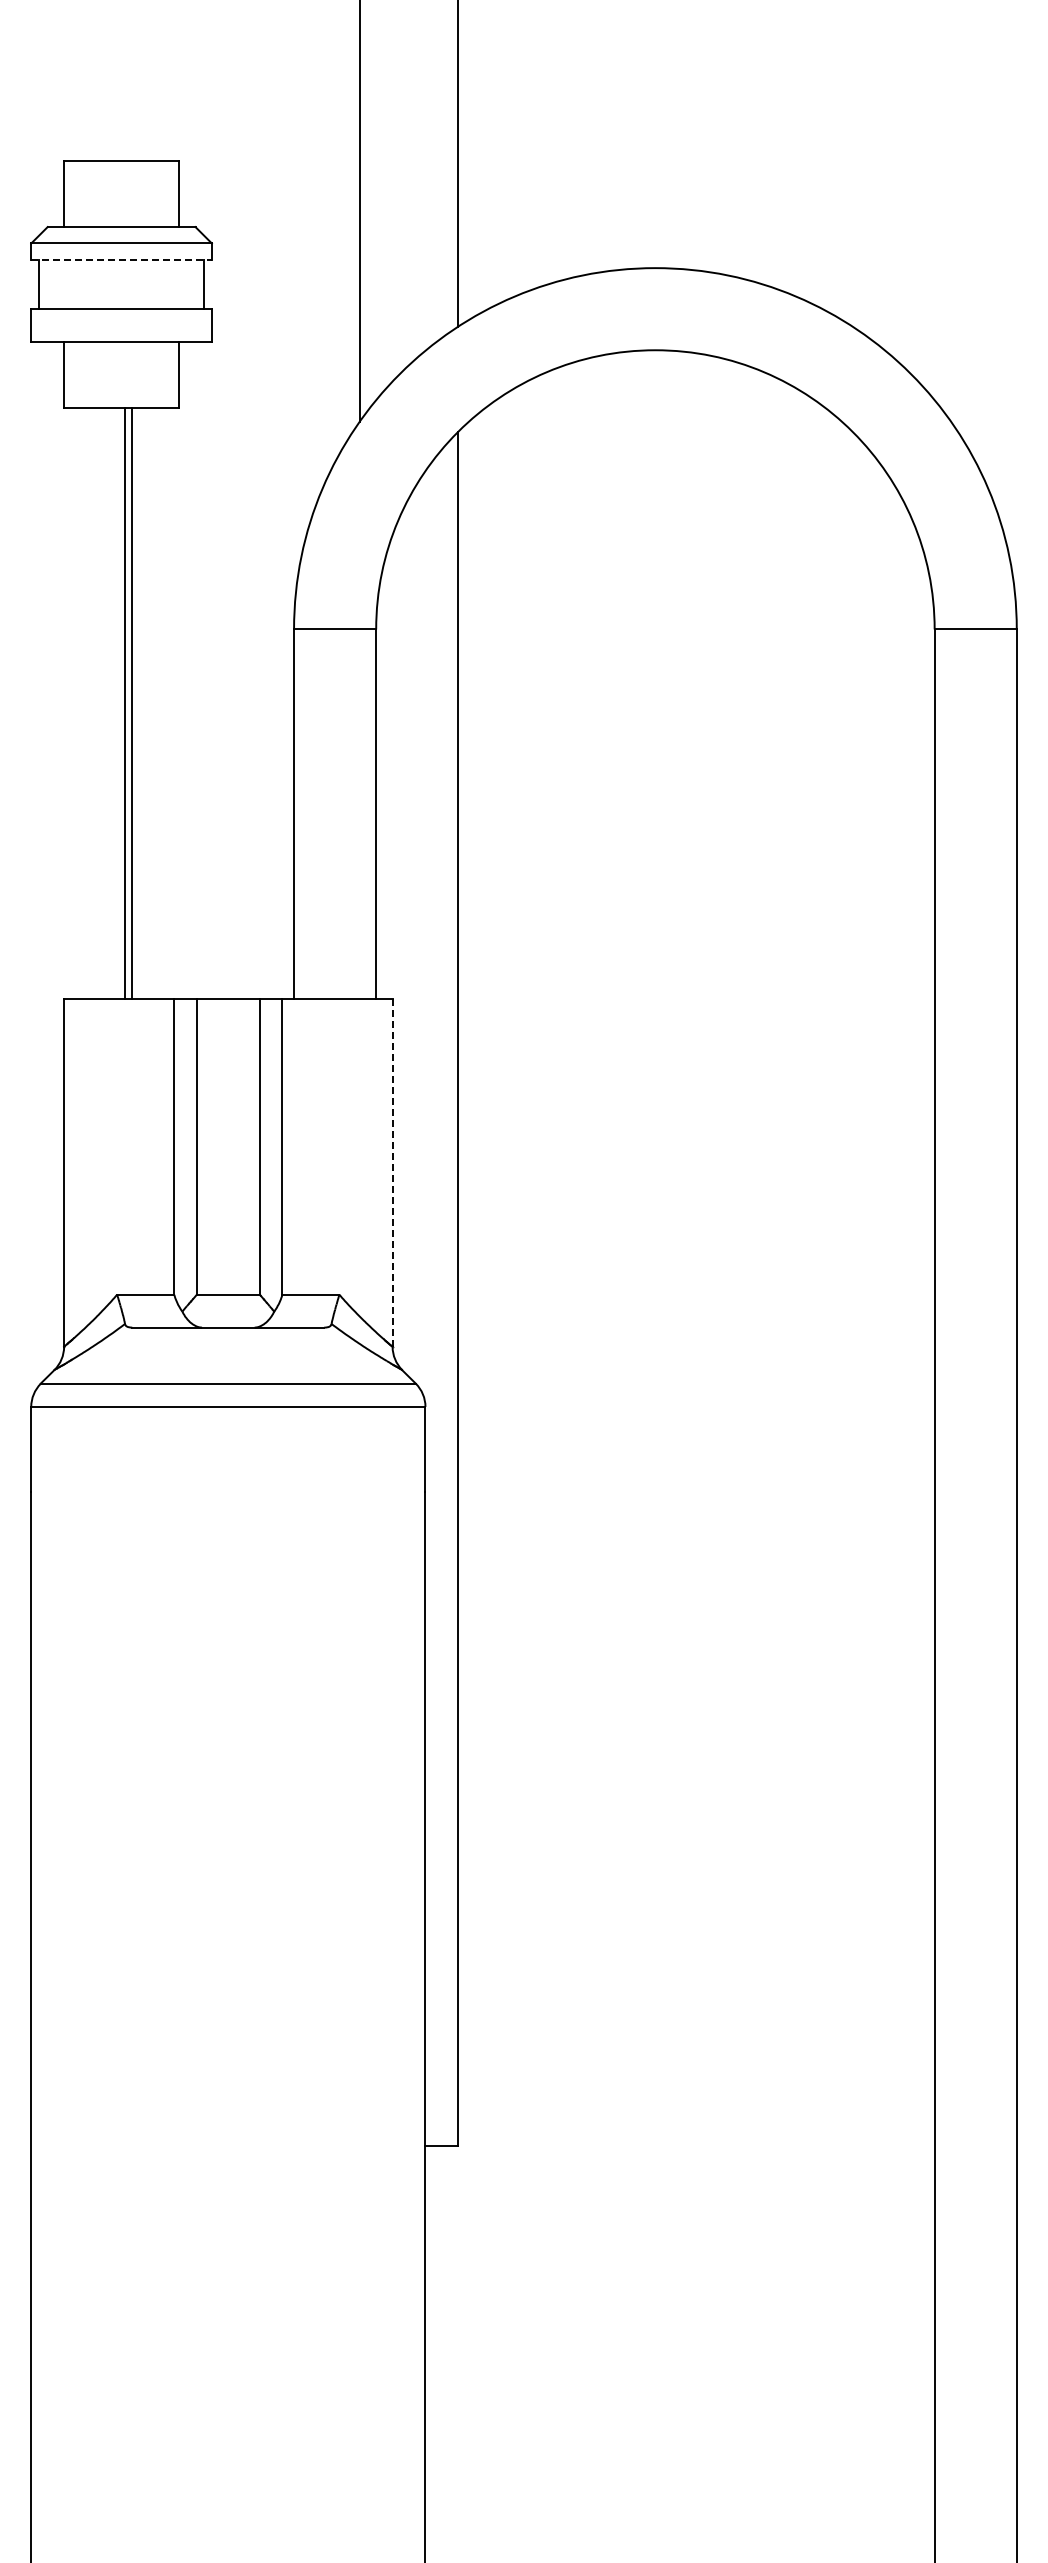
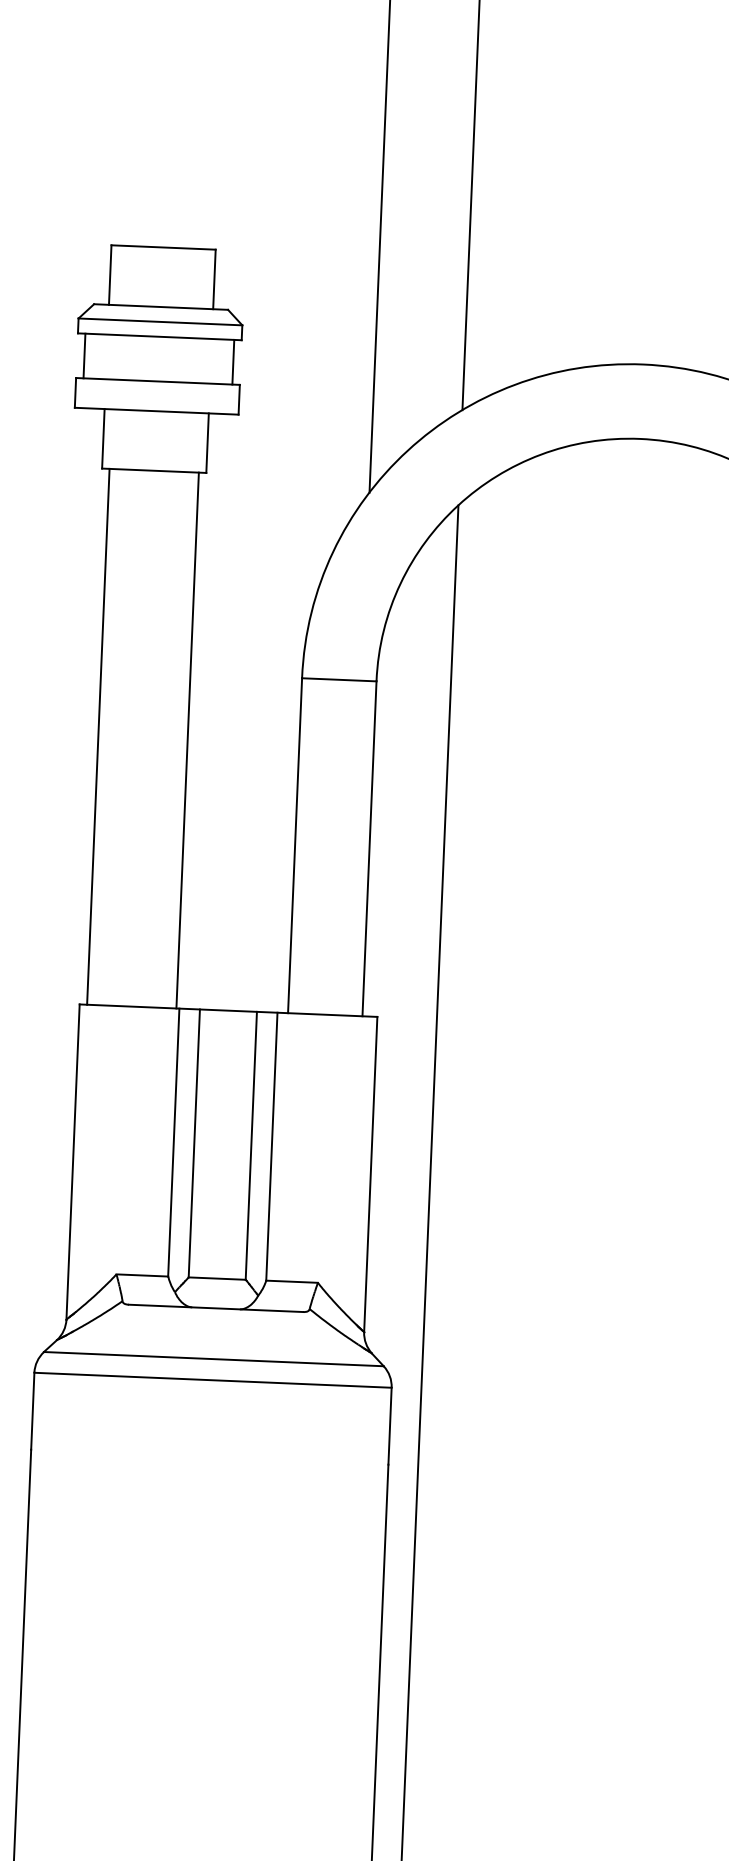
line: (122, 259) -> (160, 336), dashed -> solid
line: (124, 703) -> (187, 740), moved
line: (132, 703) -> (98, 736), moved
line: (392, 1172) -> (370, 1174), dashed -> solid

